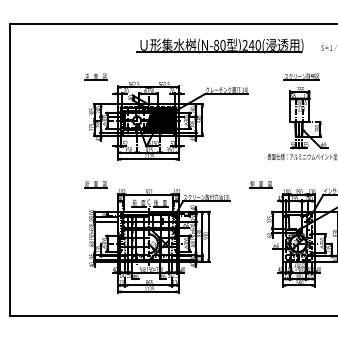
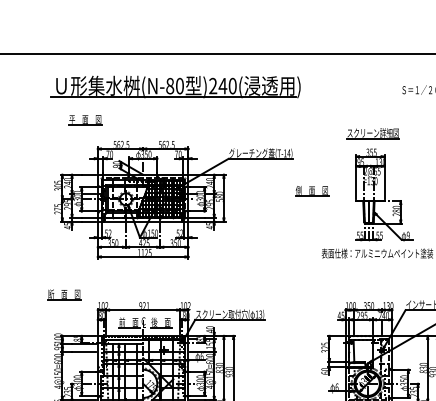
part: (219, 45) -> (174, 86), moved
part: (95, 76) -> (84, 119), moved
part: (260, 184) -> (311, 191), moved

